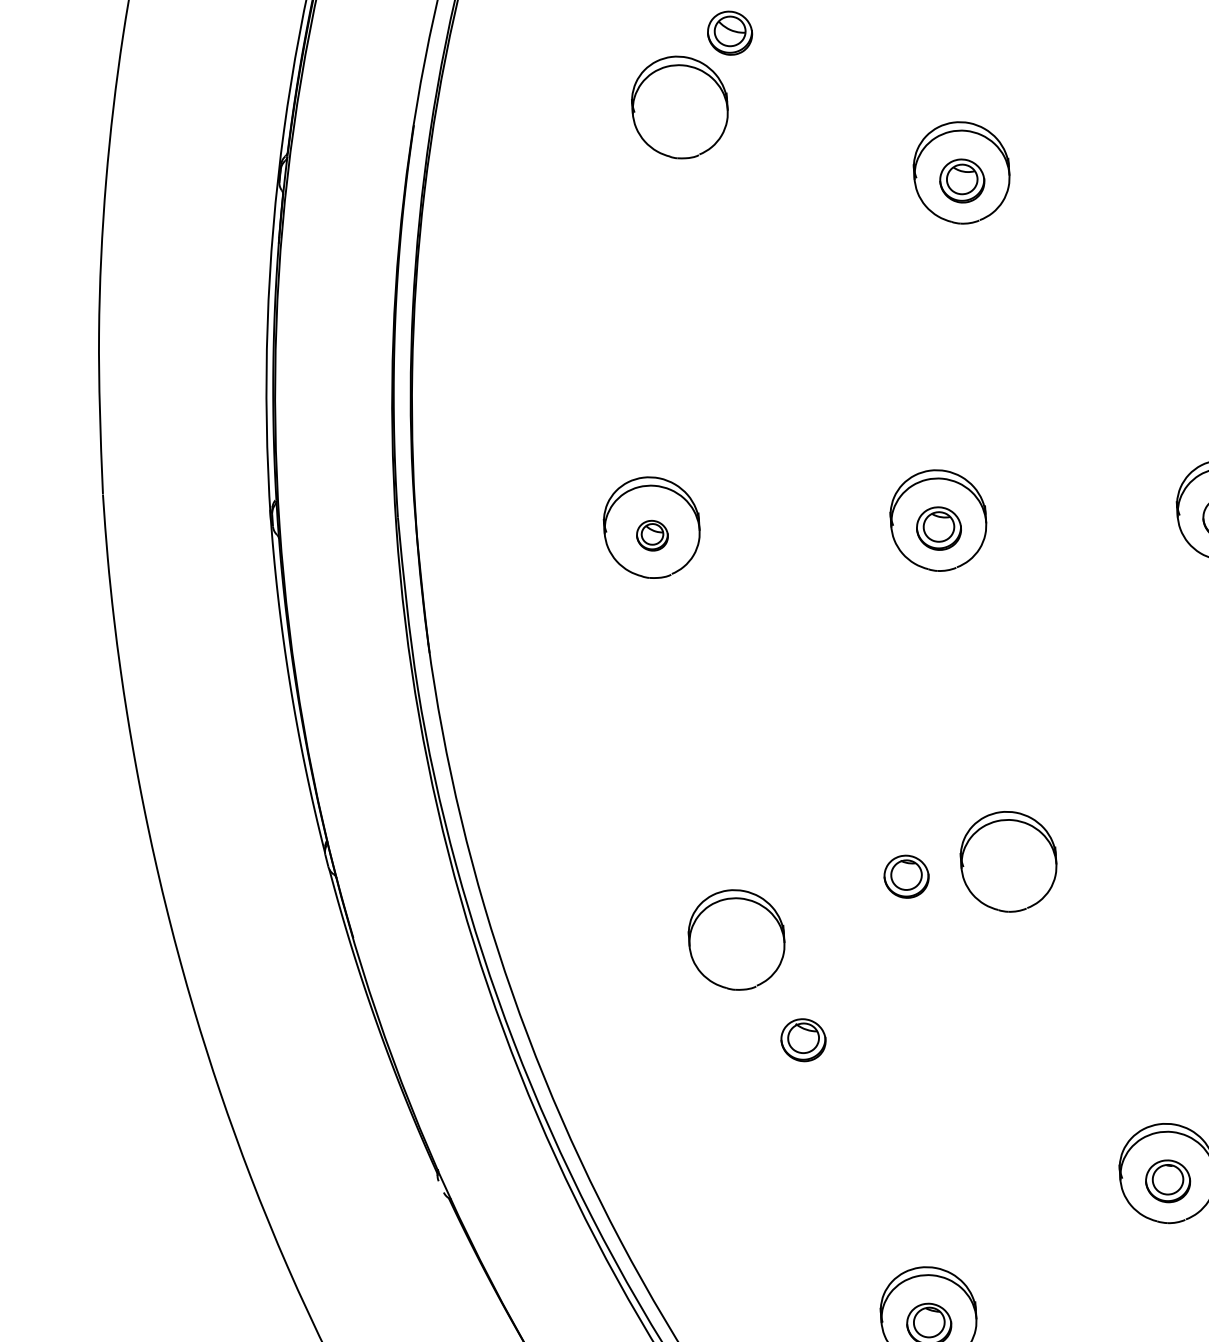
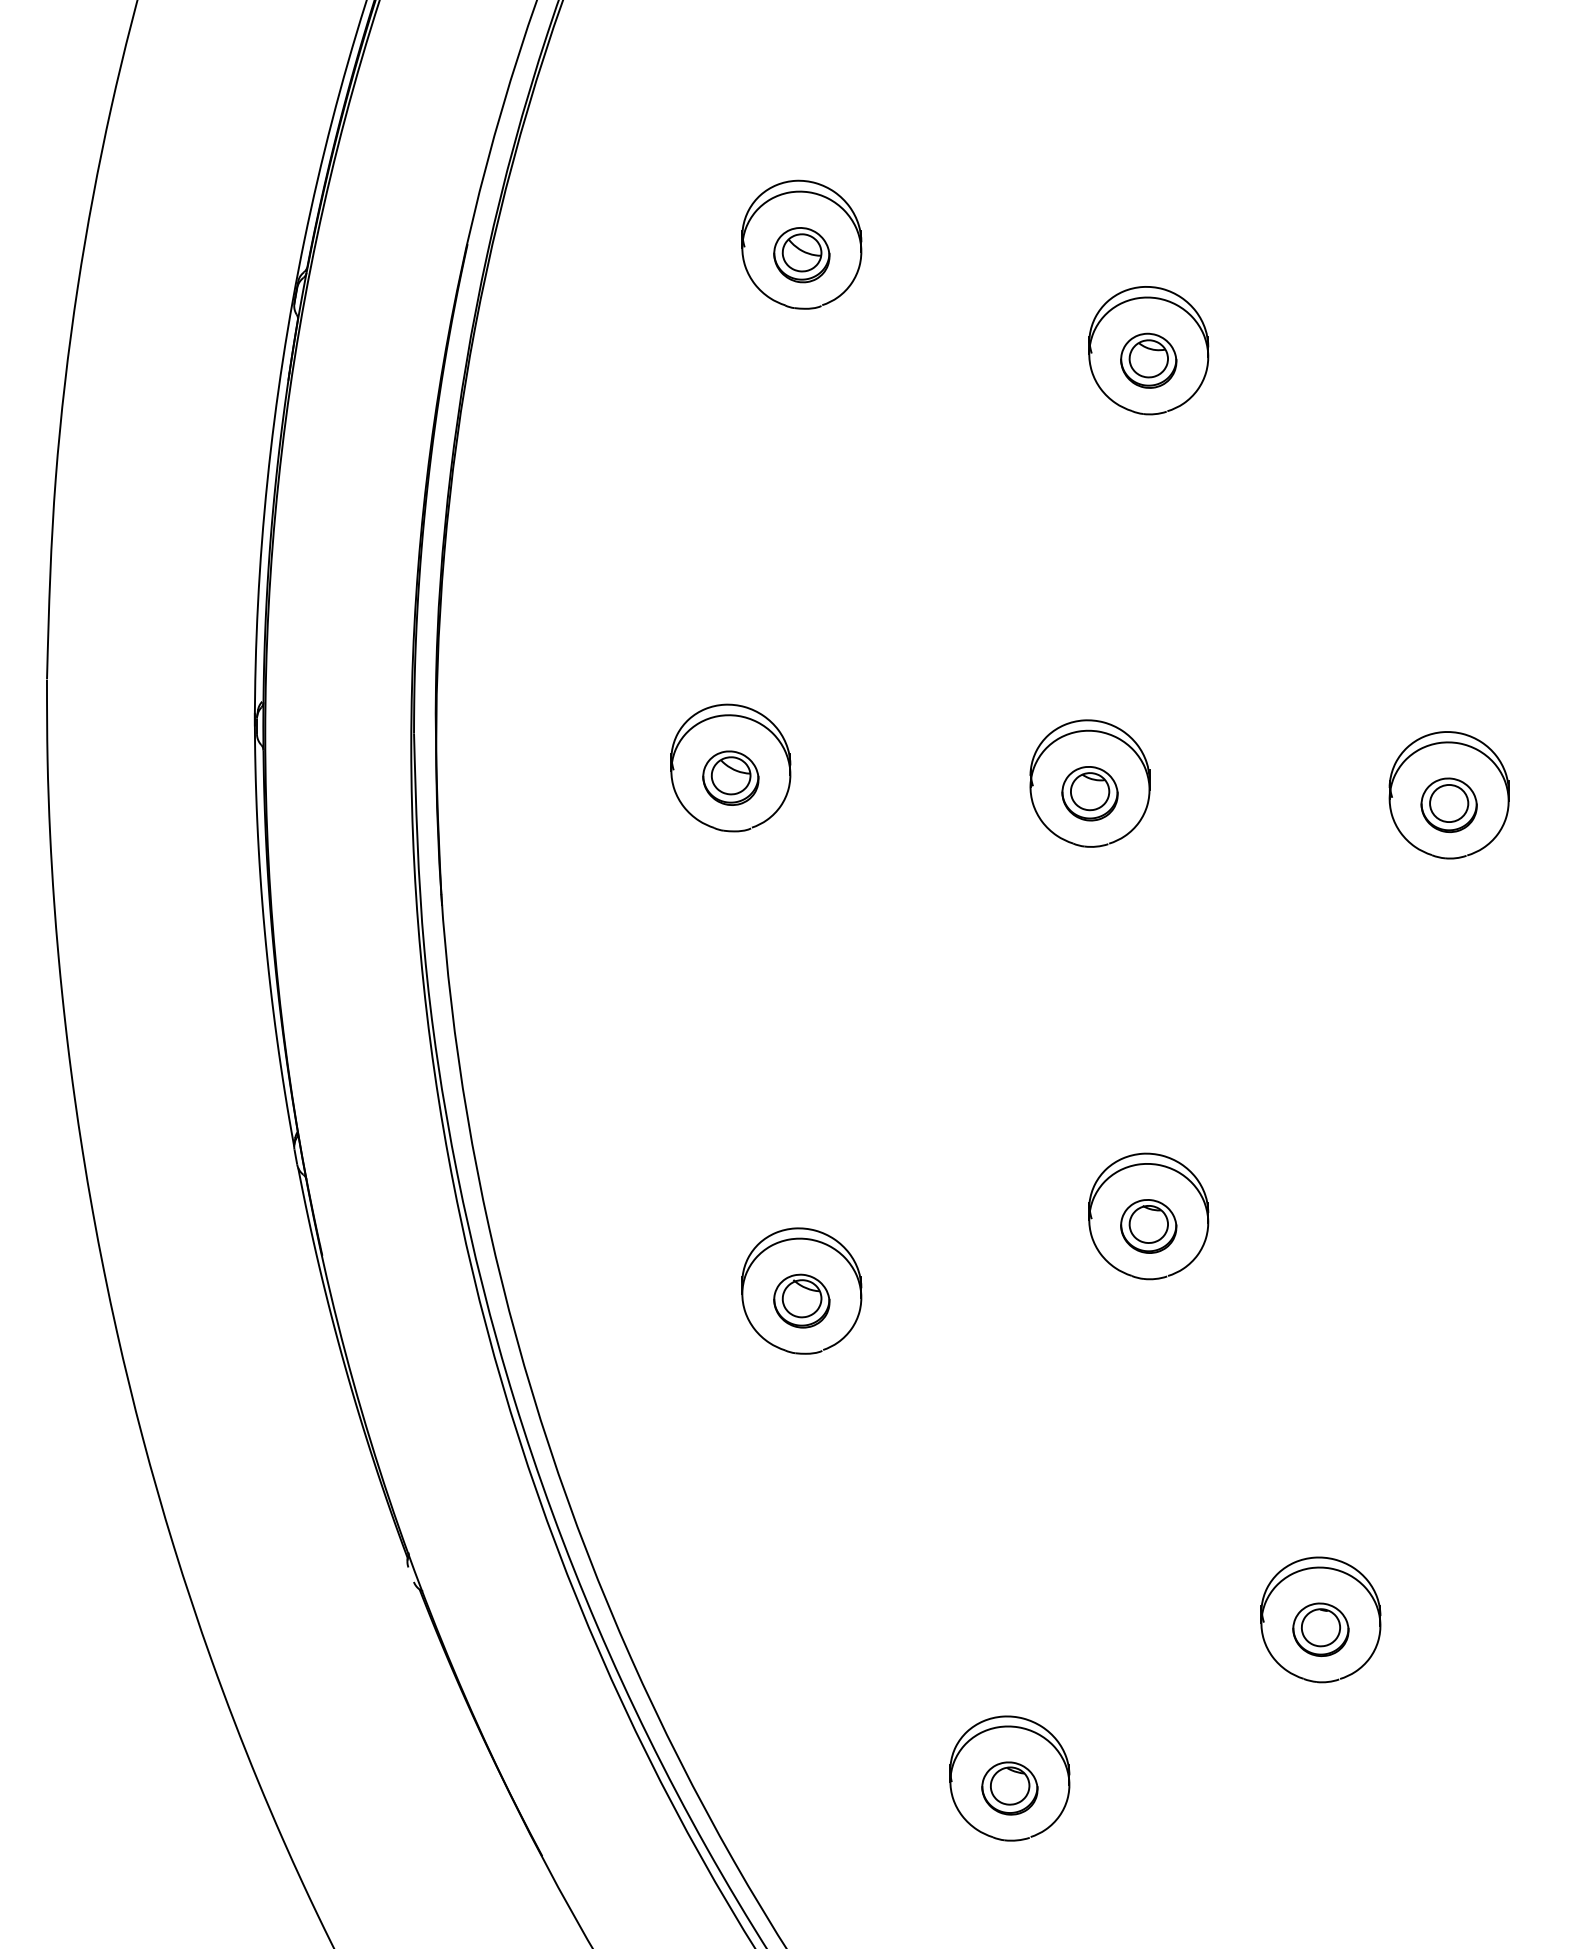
part: (729, 33) -> (801, 255), moved
part: (652, 535) -> (730, 777), size x1.43
part: (906, 876) -> (1148, 1226), moved
part: (803, 1039) -> (801, 1300), moved

